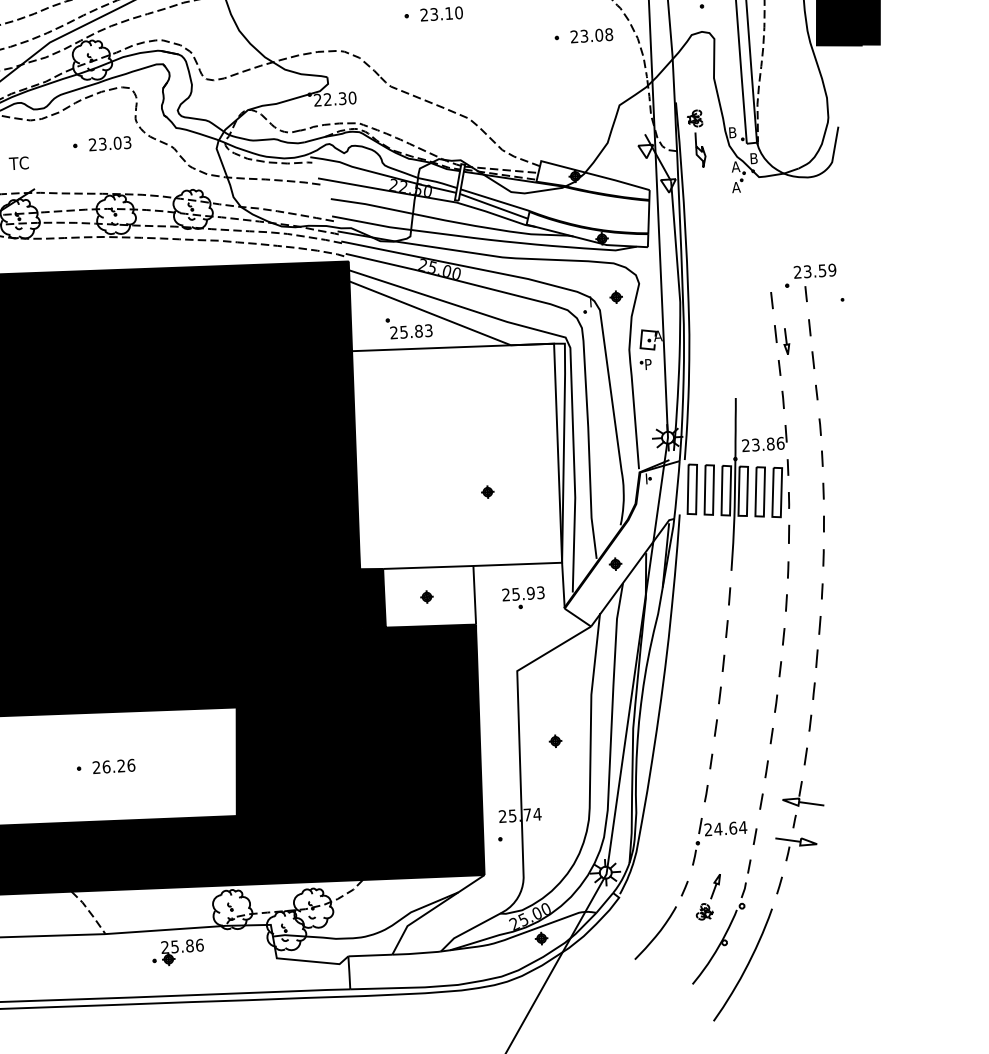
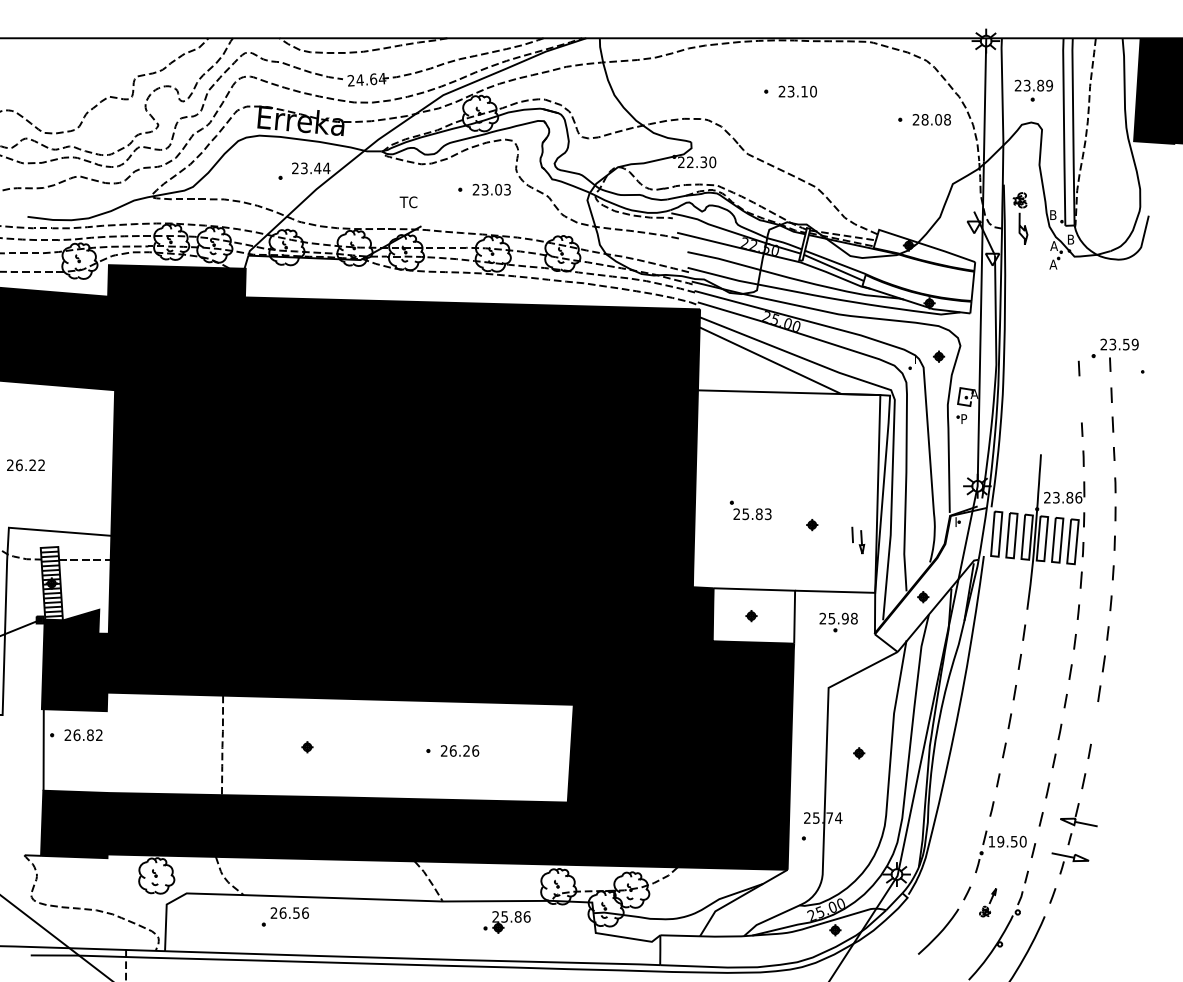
text: (583, 35) -> (924, 119), 23.08 -> 28.08
part: (408, 327) -> (750, 510), moved
part: (782, 339) -> (858, 540), moved
text: (539, 592) -> (853, 618), 25.93 -> 25.98
line: (813, 690) -> (1094, 722), removed
text: (725, 828) -> (1007, 841), 24.64 -> 19.50
part: (707, 897) -> (987, 902), size x0.7

